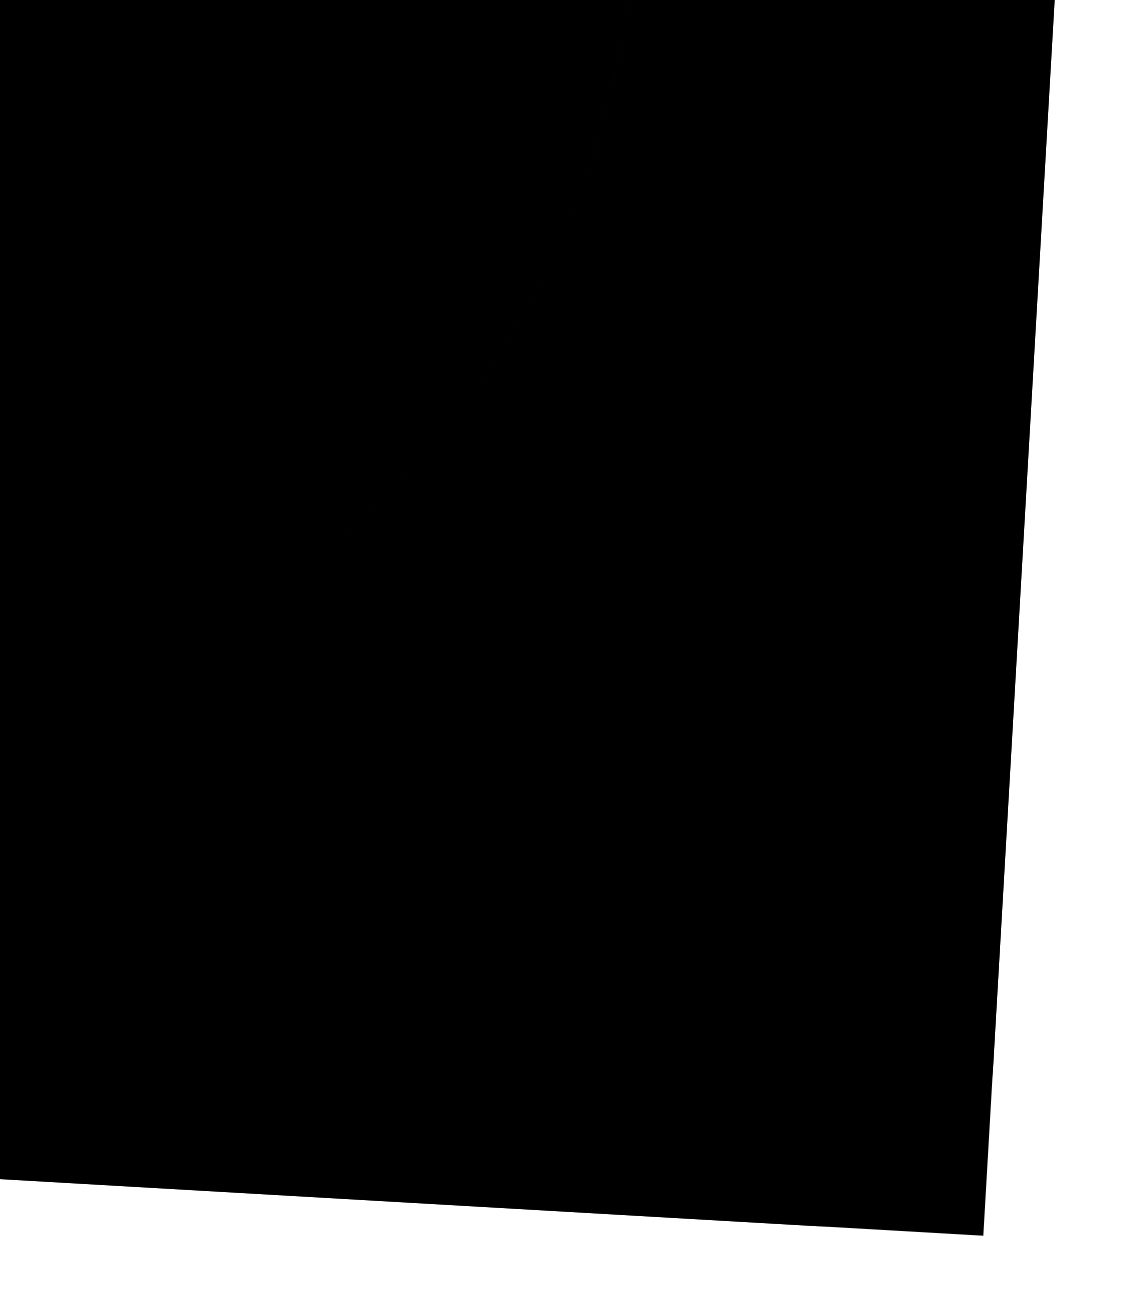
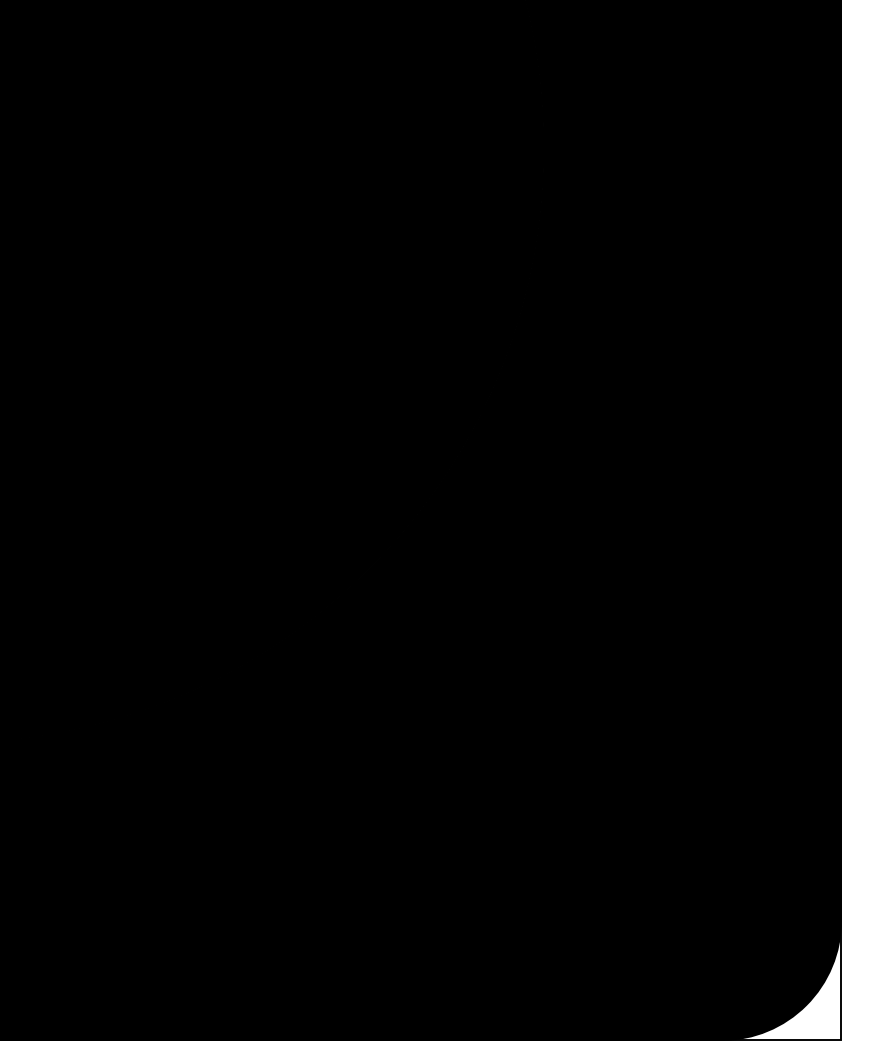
fill: (902, 1143) -> (781, 979), removed

